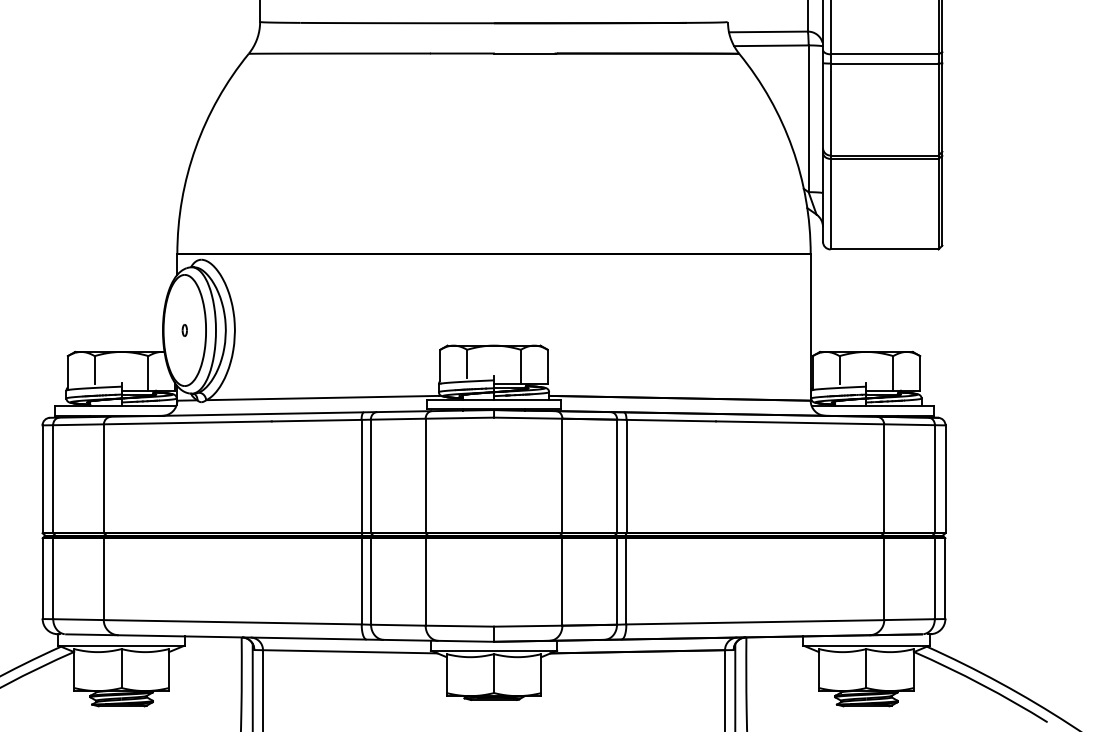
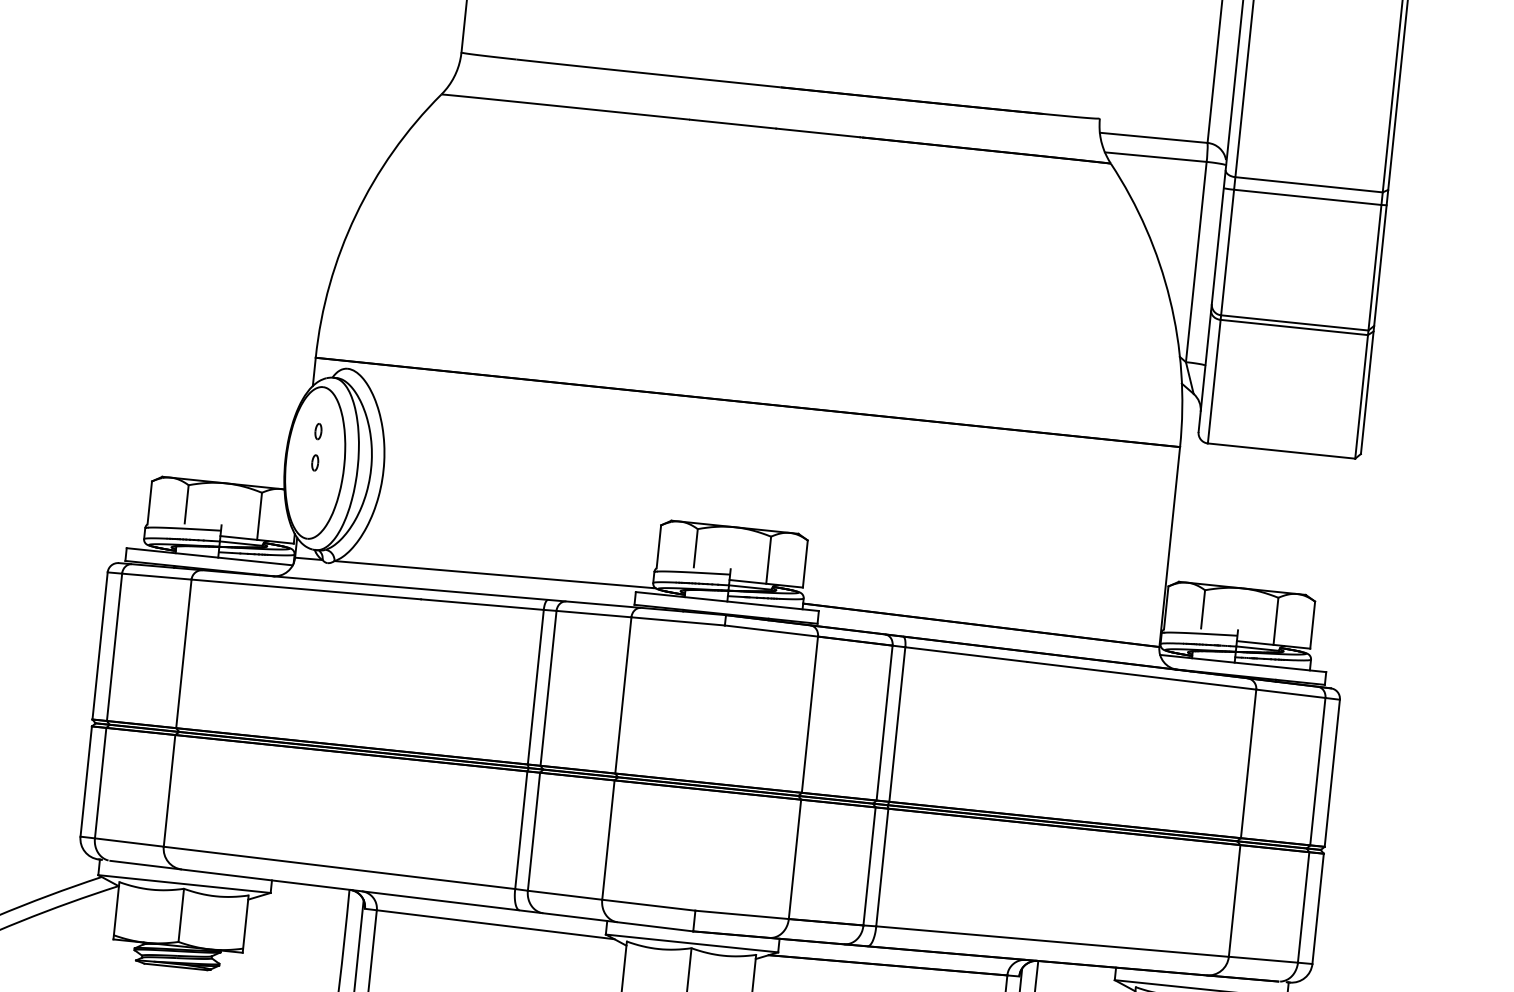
part: (184, 307) -> (318, 431), added

